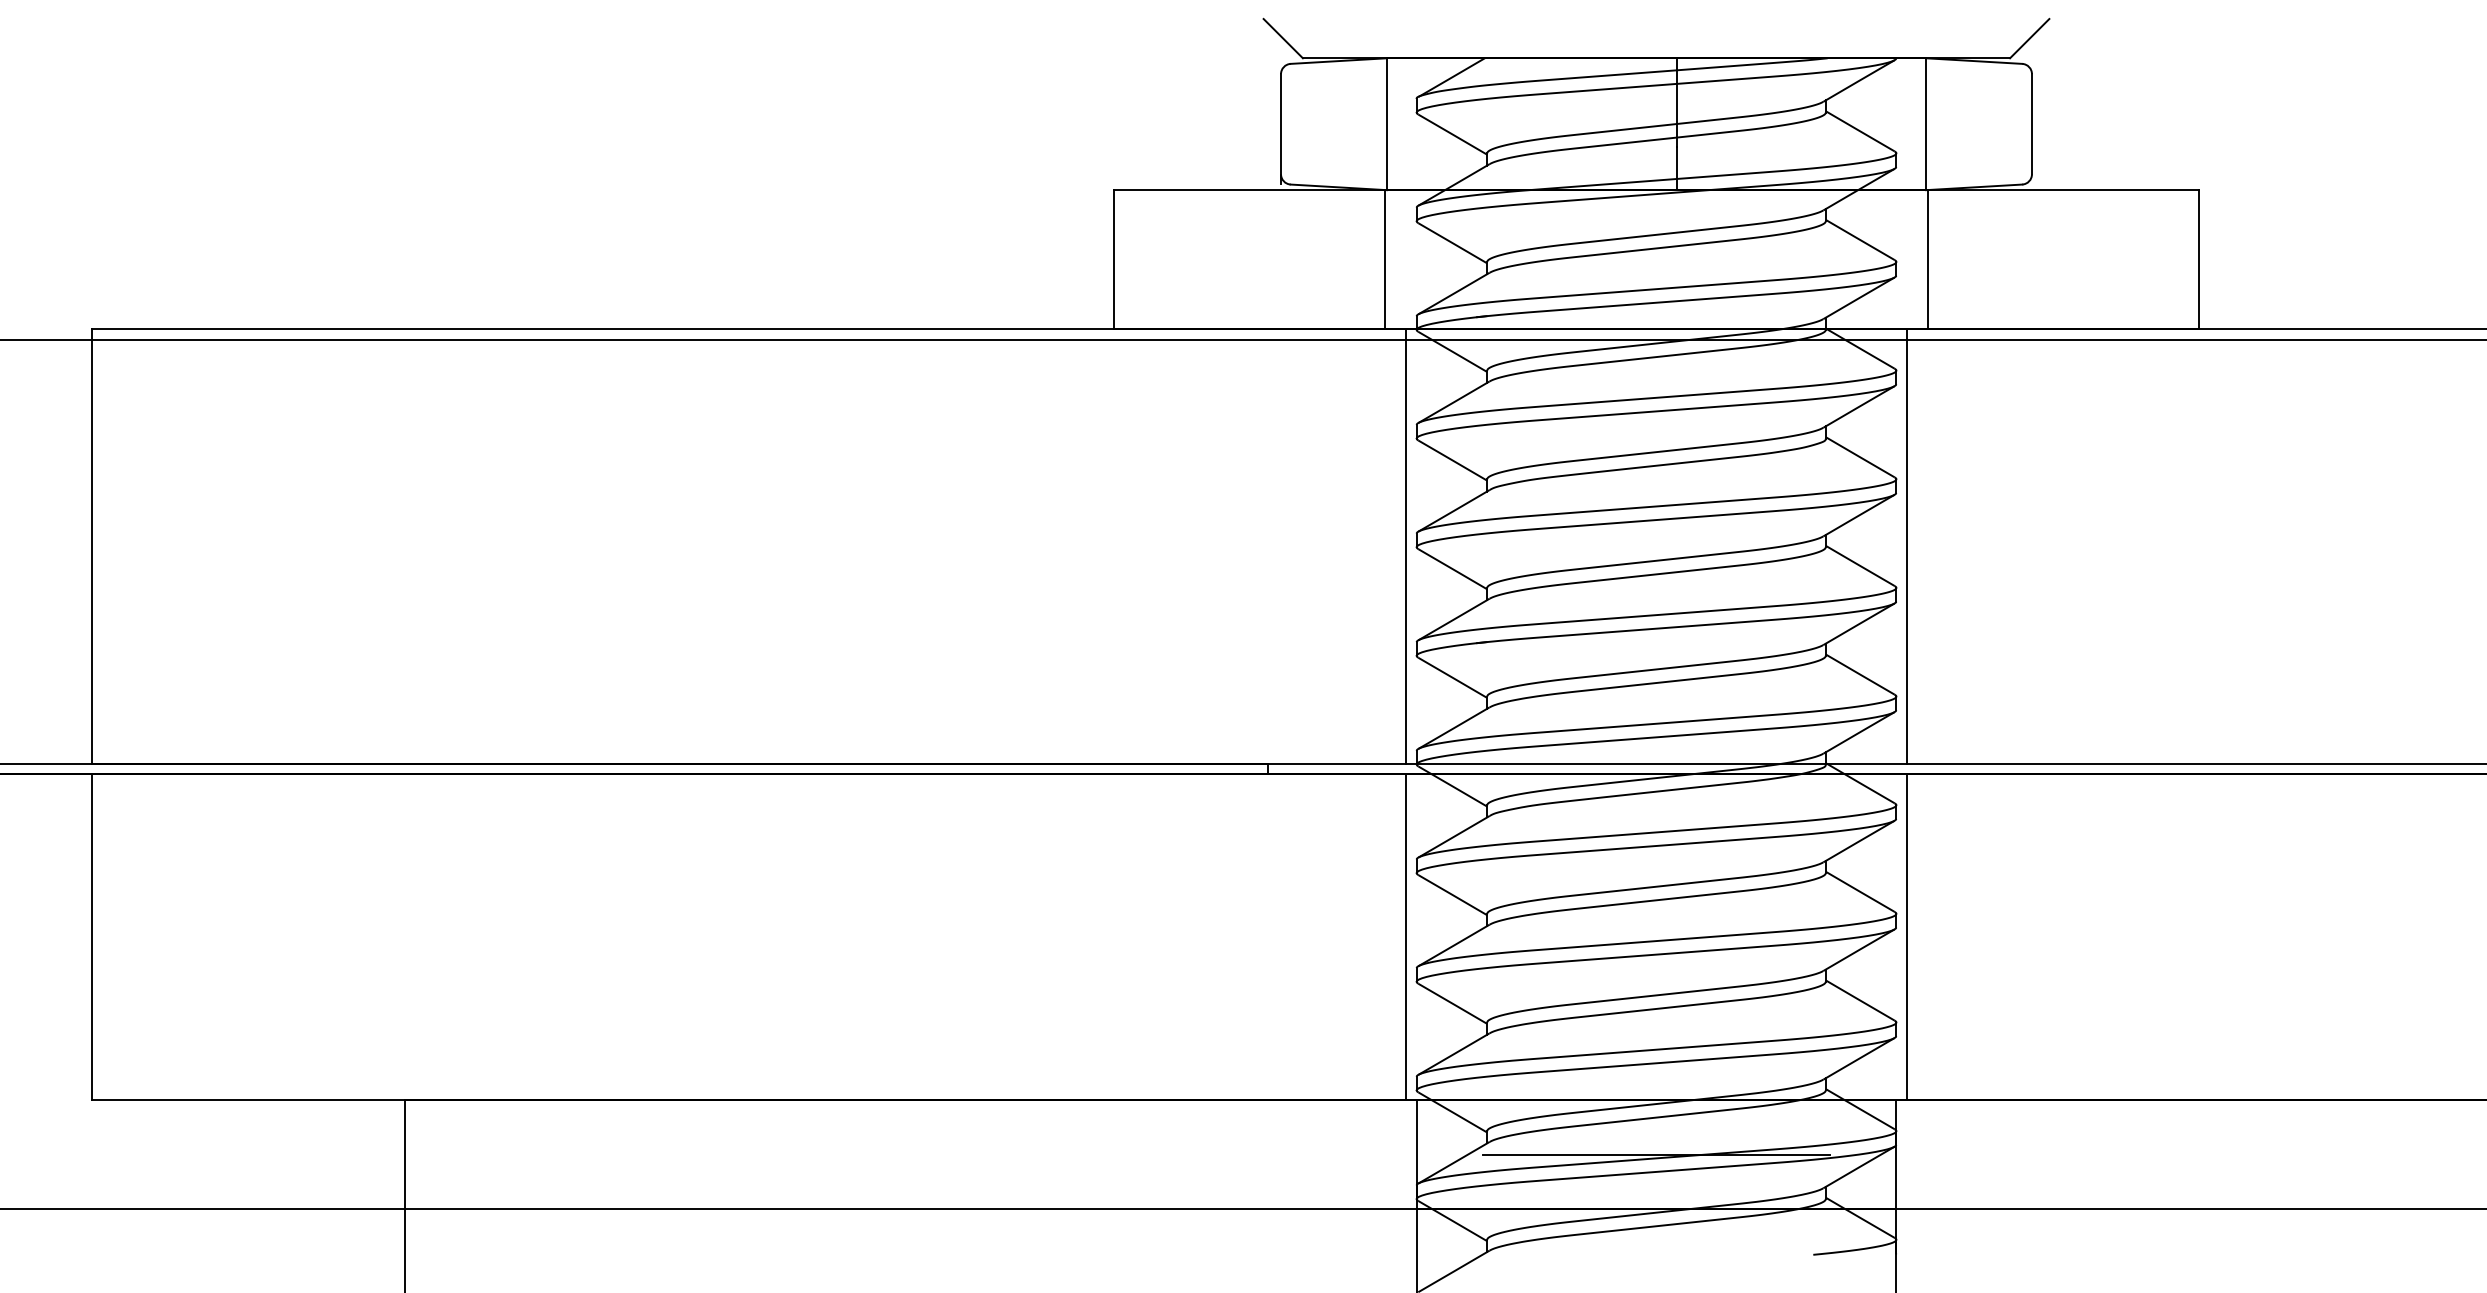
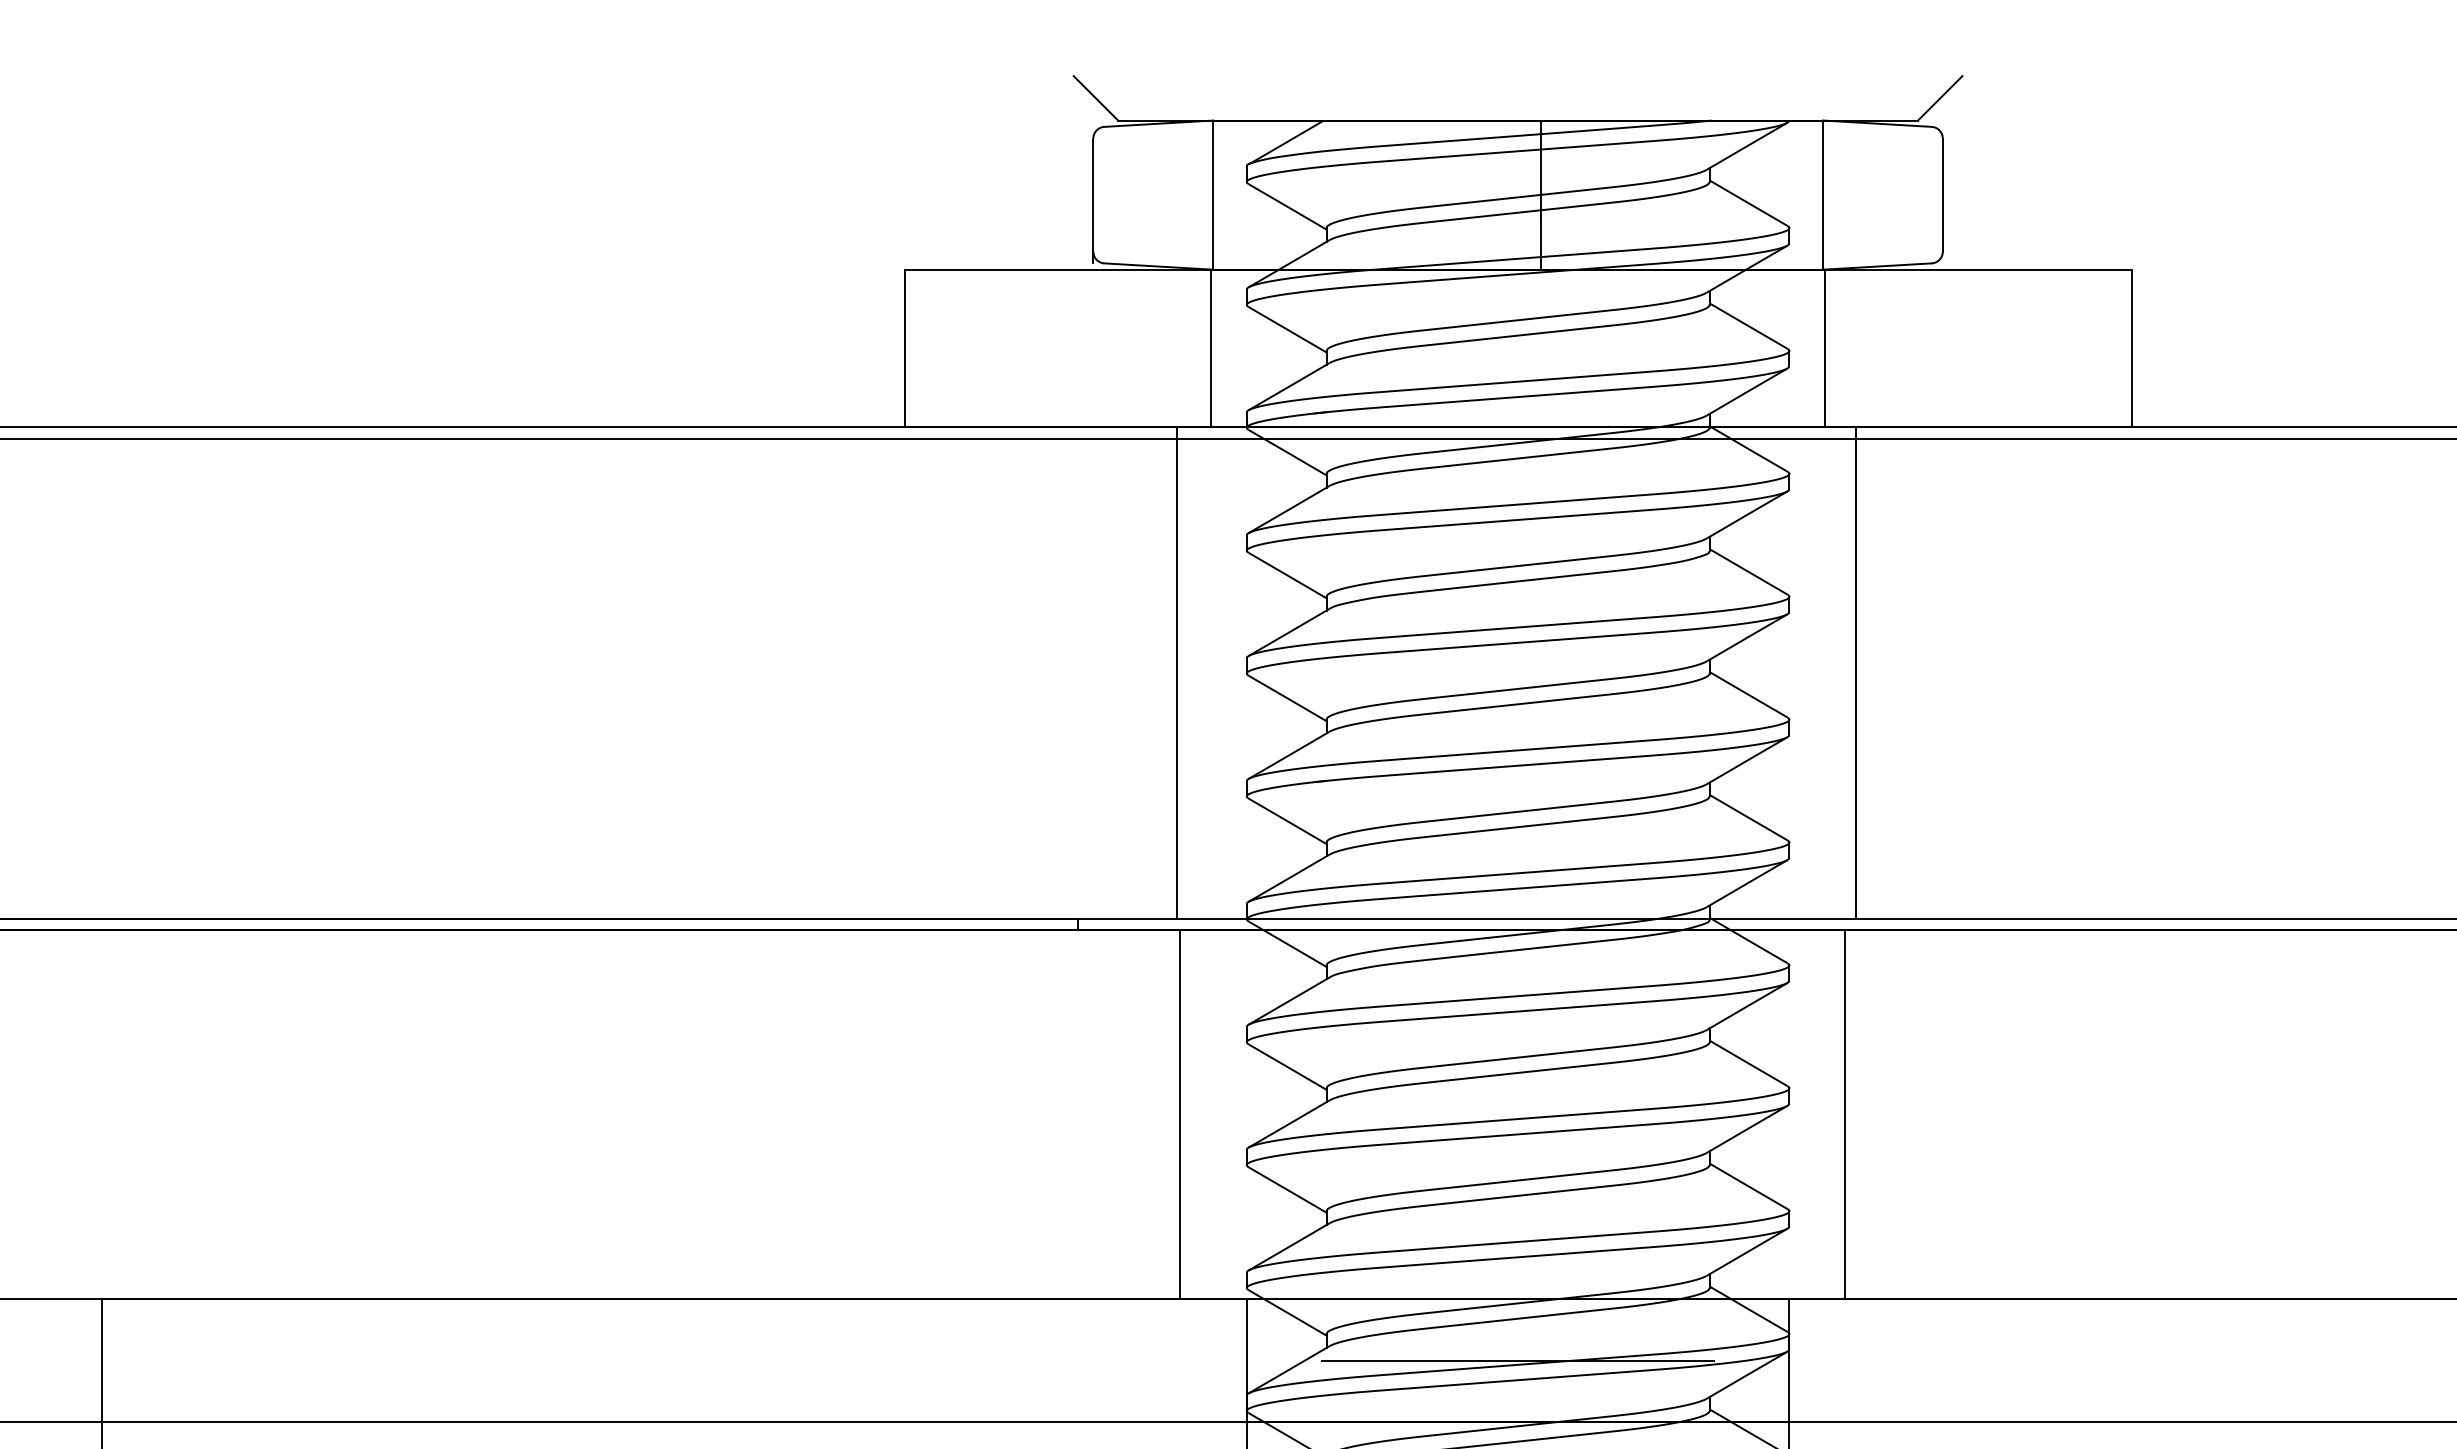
line: (1406, 546) -> (1177, 672), moved
line: (1906, 546) -> (1855, 672), moved
line: (1406, 937) -> (1179, 1115), moved
line: (1906, 937) -> (1844, 1115), moved

